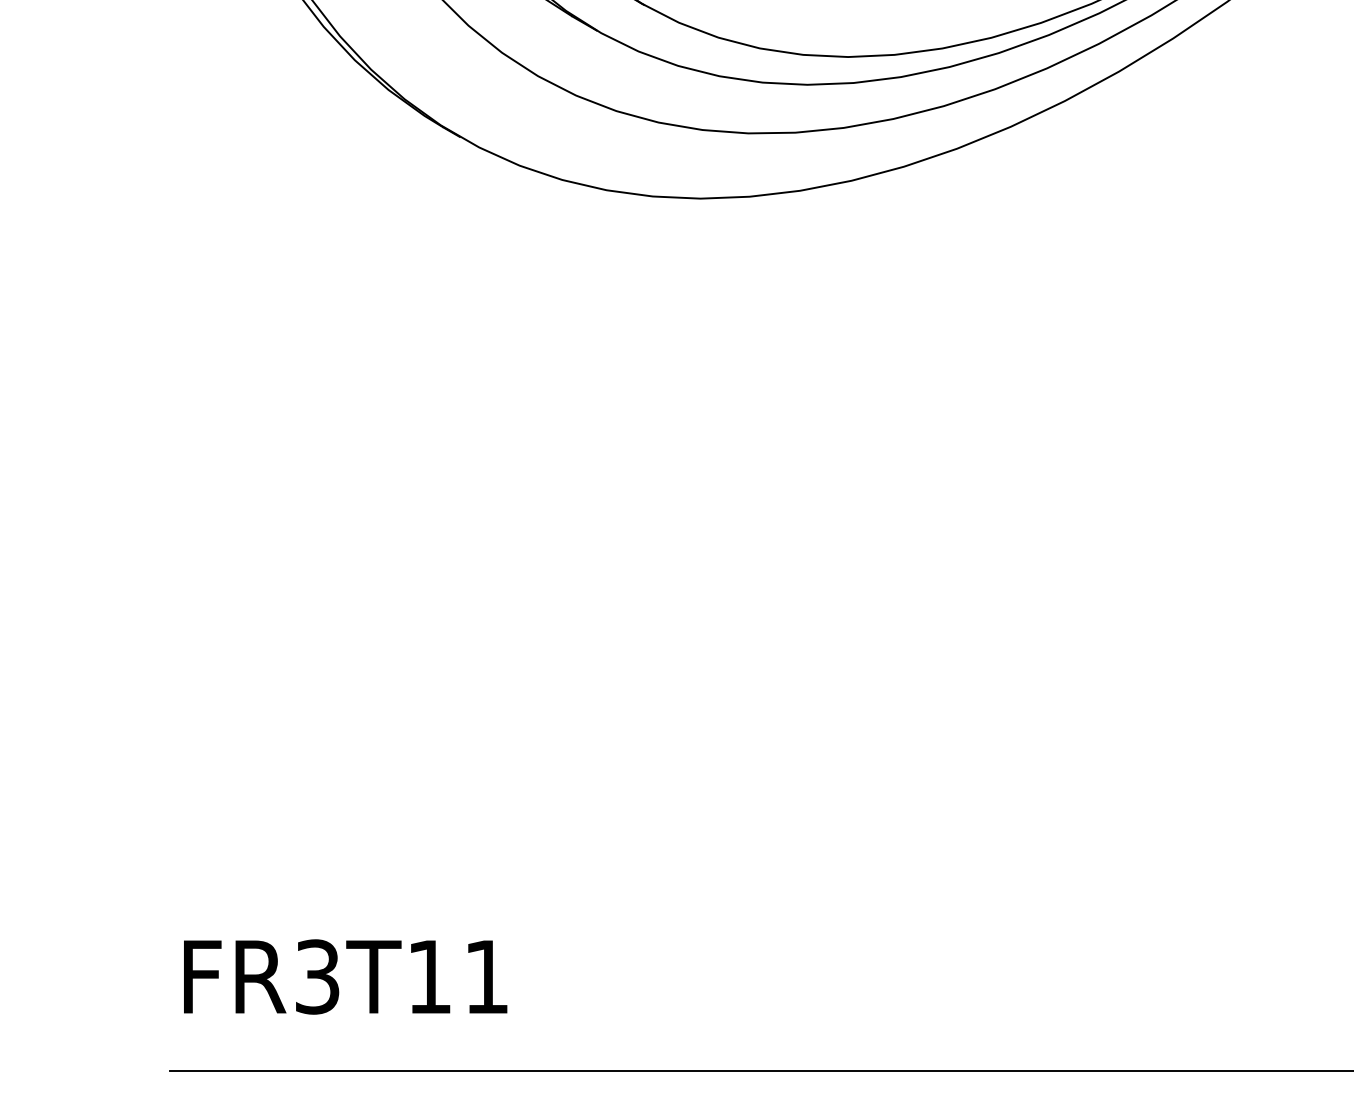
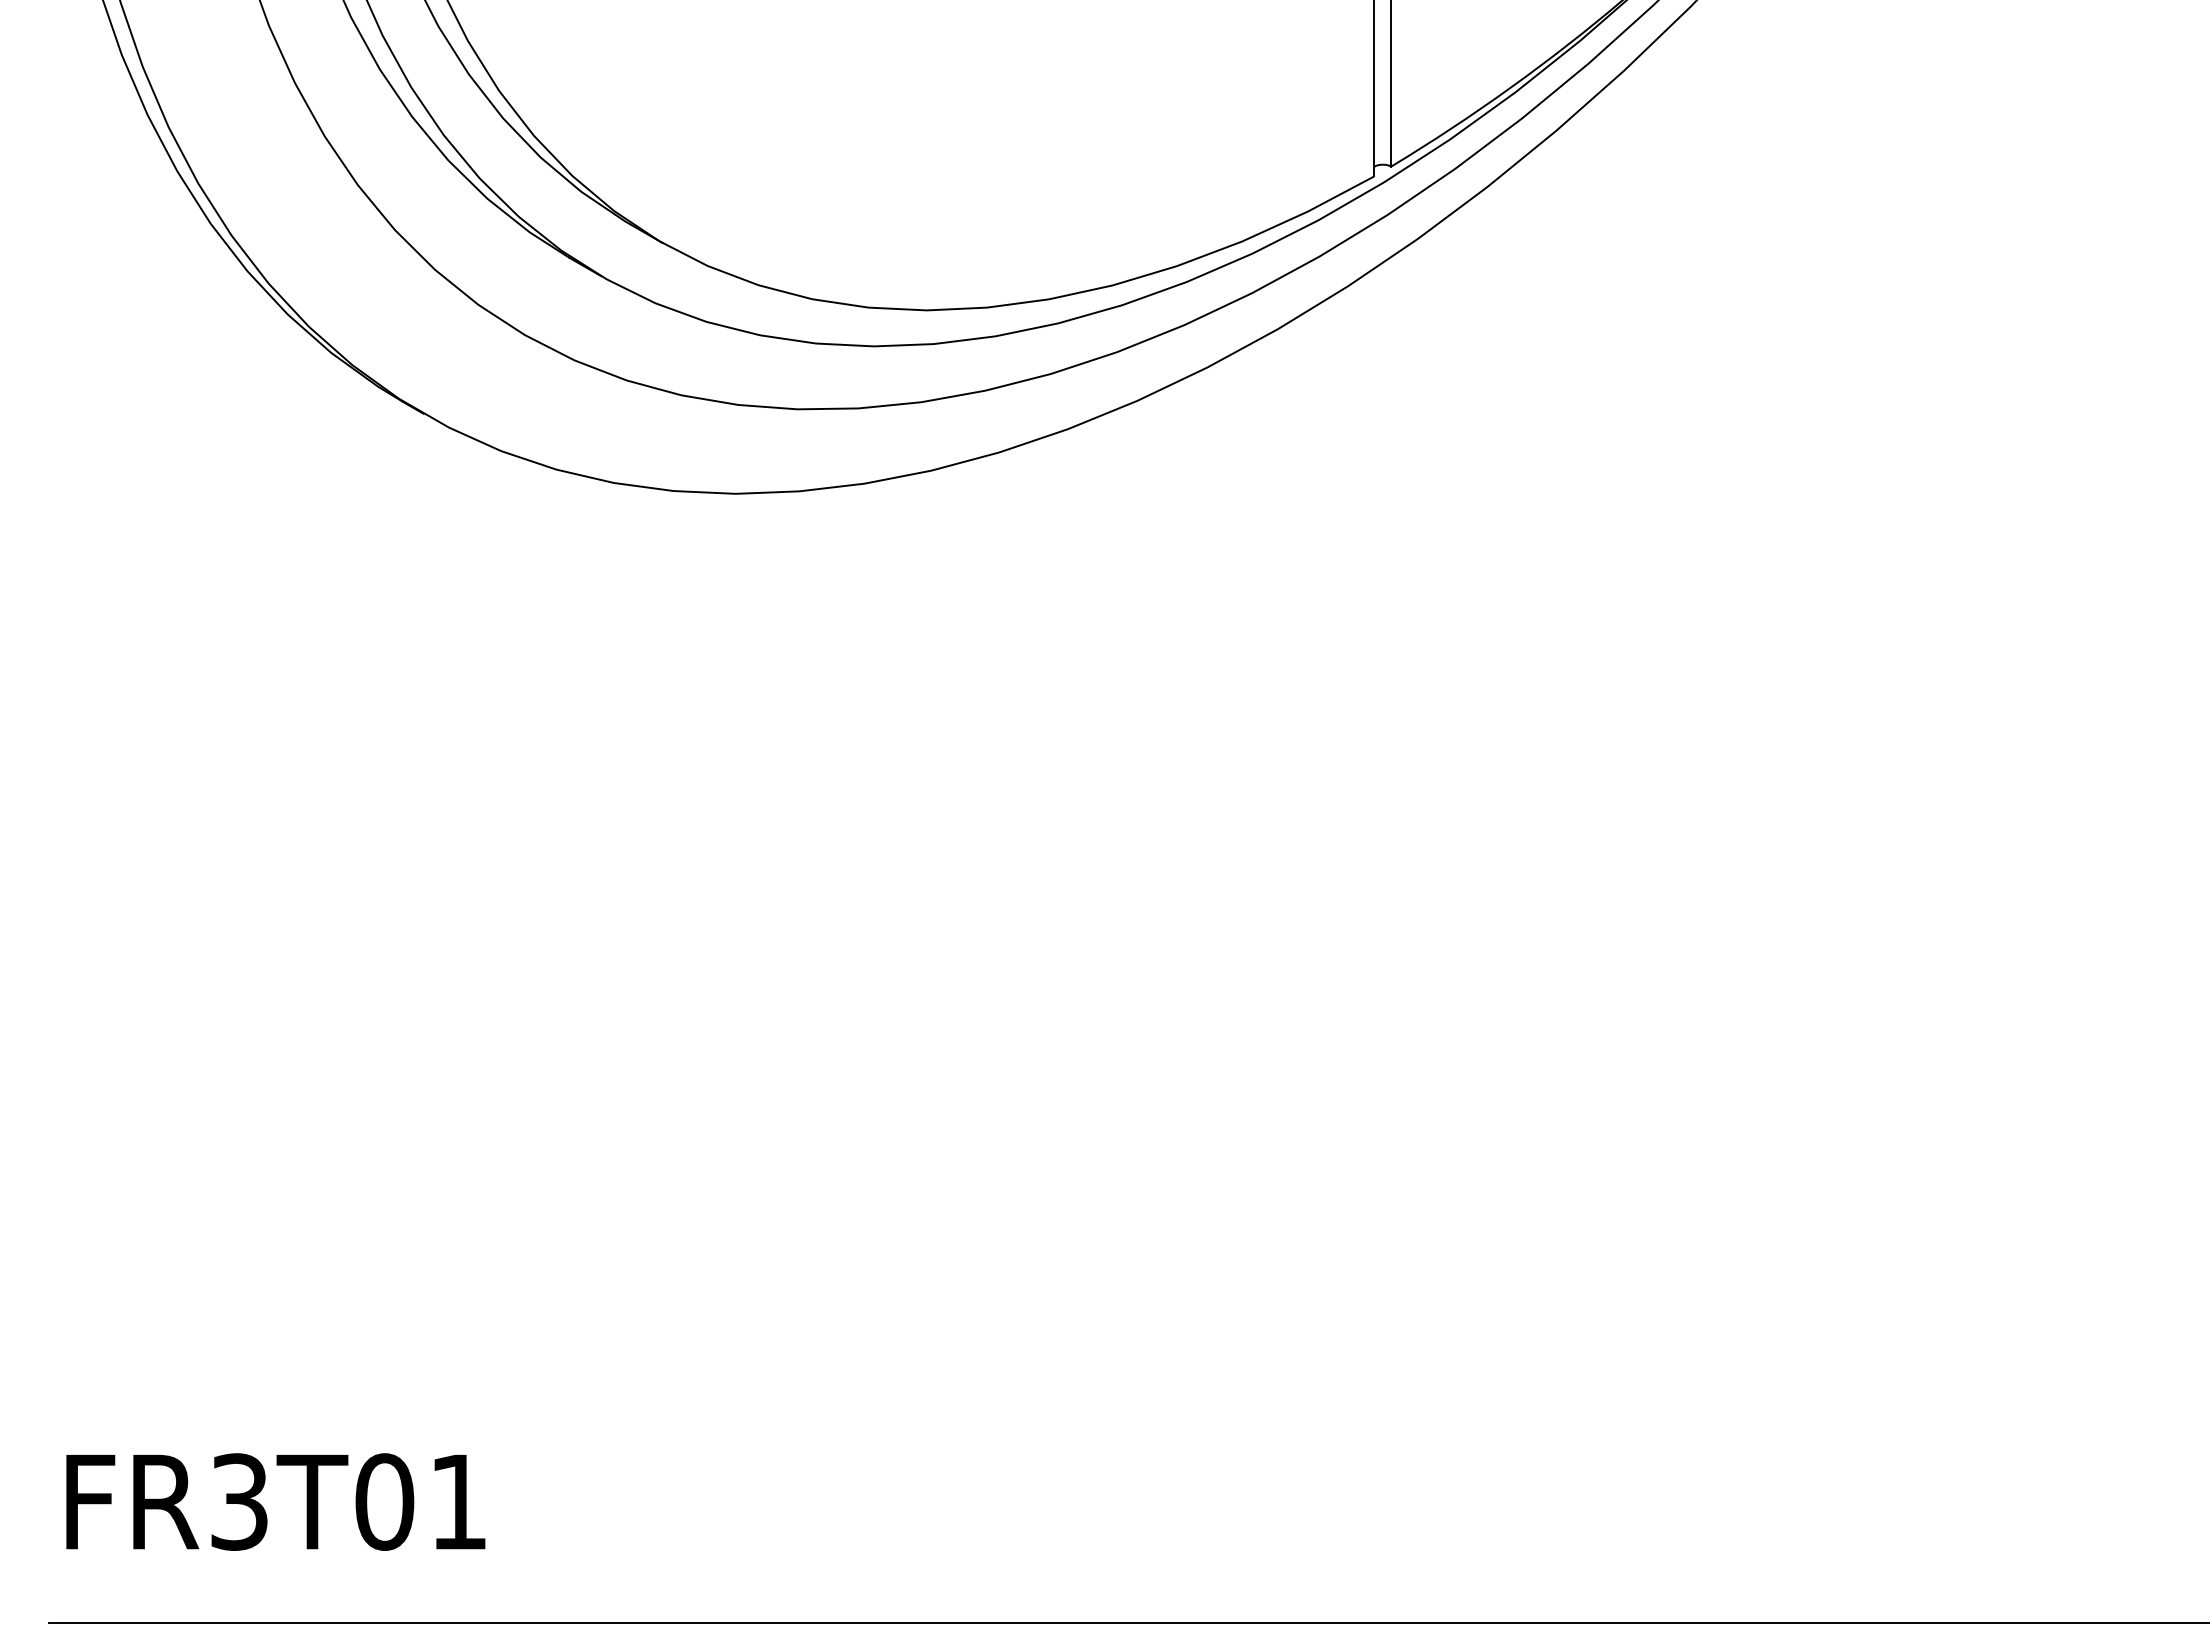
text: (429, 976) -> (384, 1501), FR3T11 -> FR3T01

